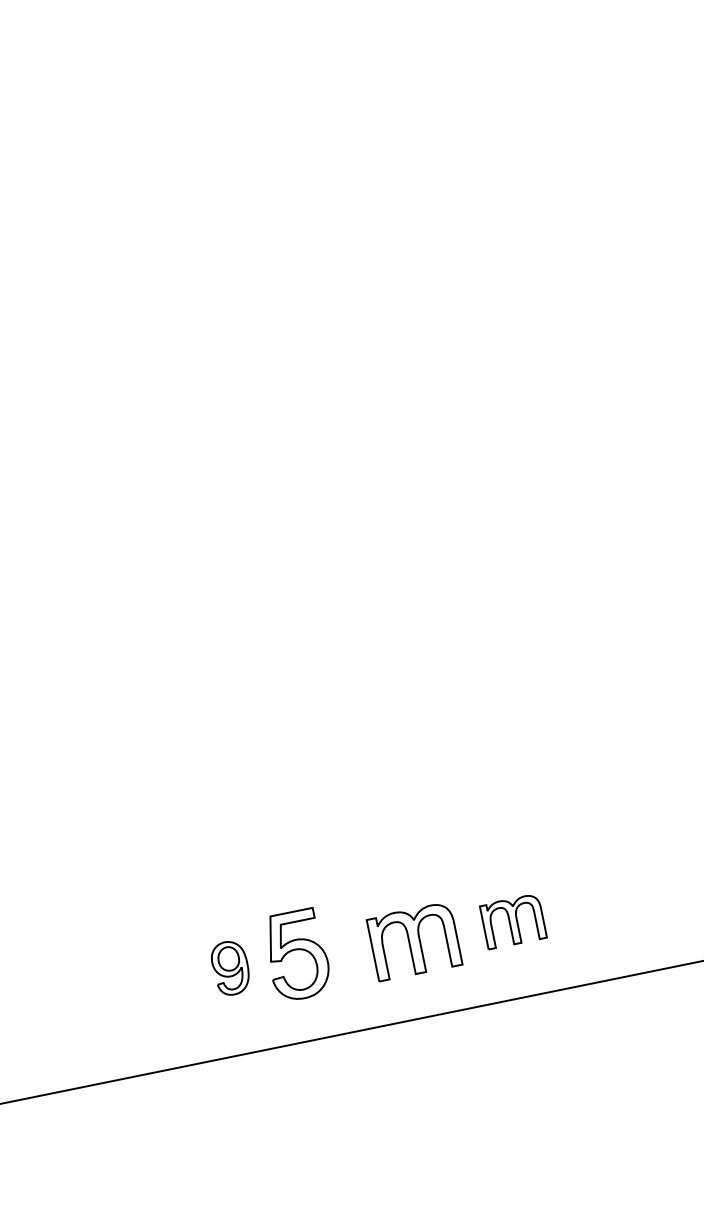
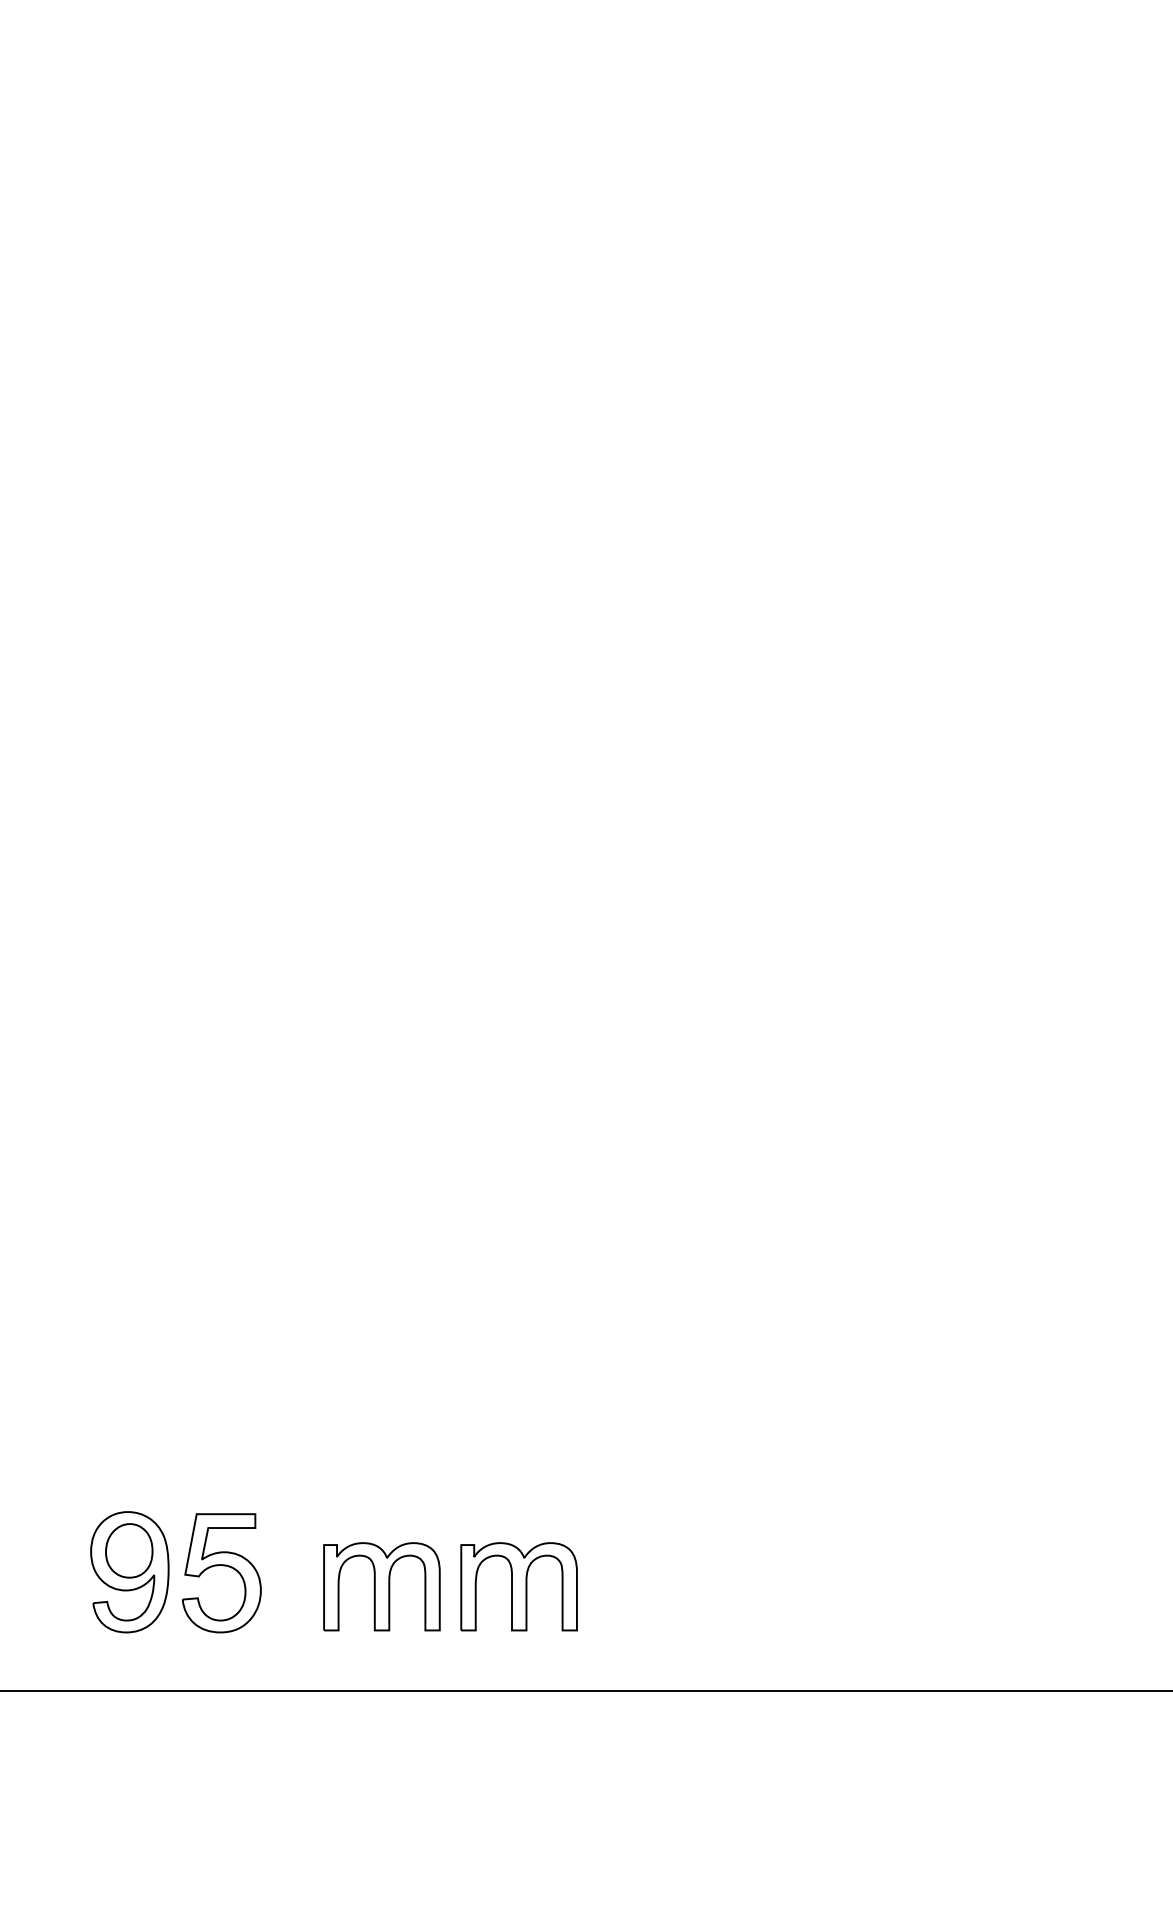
part: (512, 921) -> (518, 1586), size x1.43
part: (230, 968) -> (129, 1572), size x1.67

